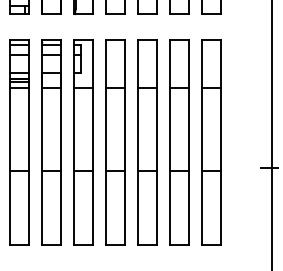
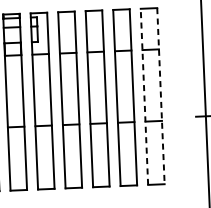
line: (201, 141) -> (144, 96), solid -> dashed
line: (221, 142) -> (161, 96), solid -> dashed

